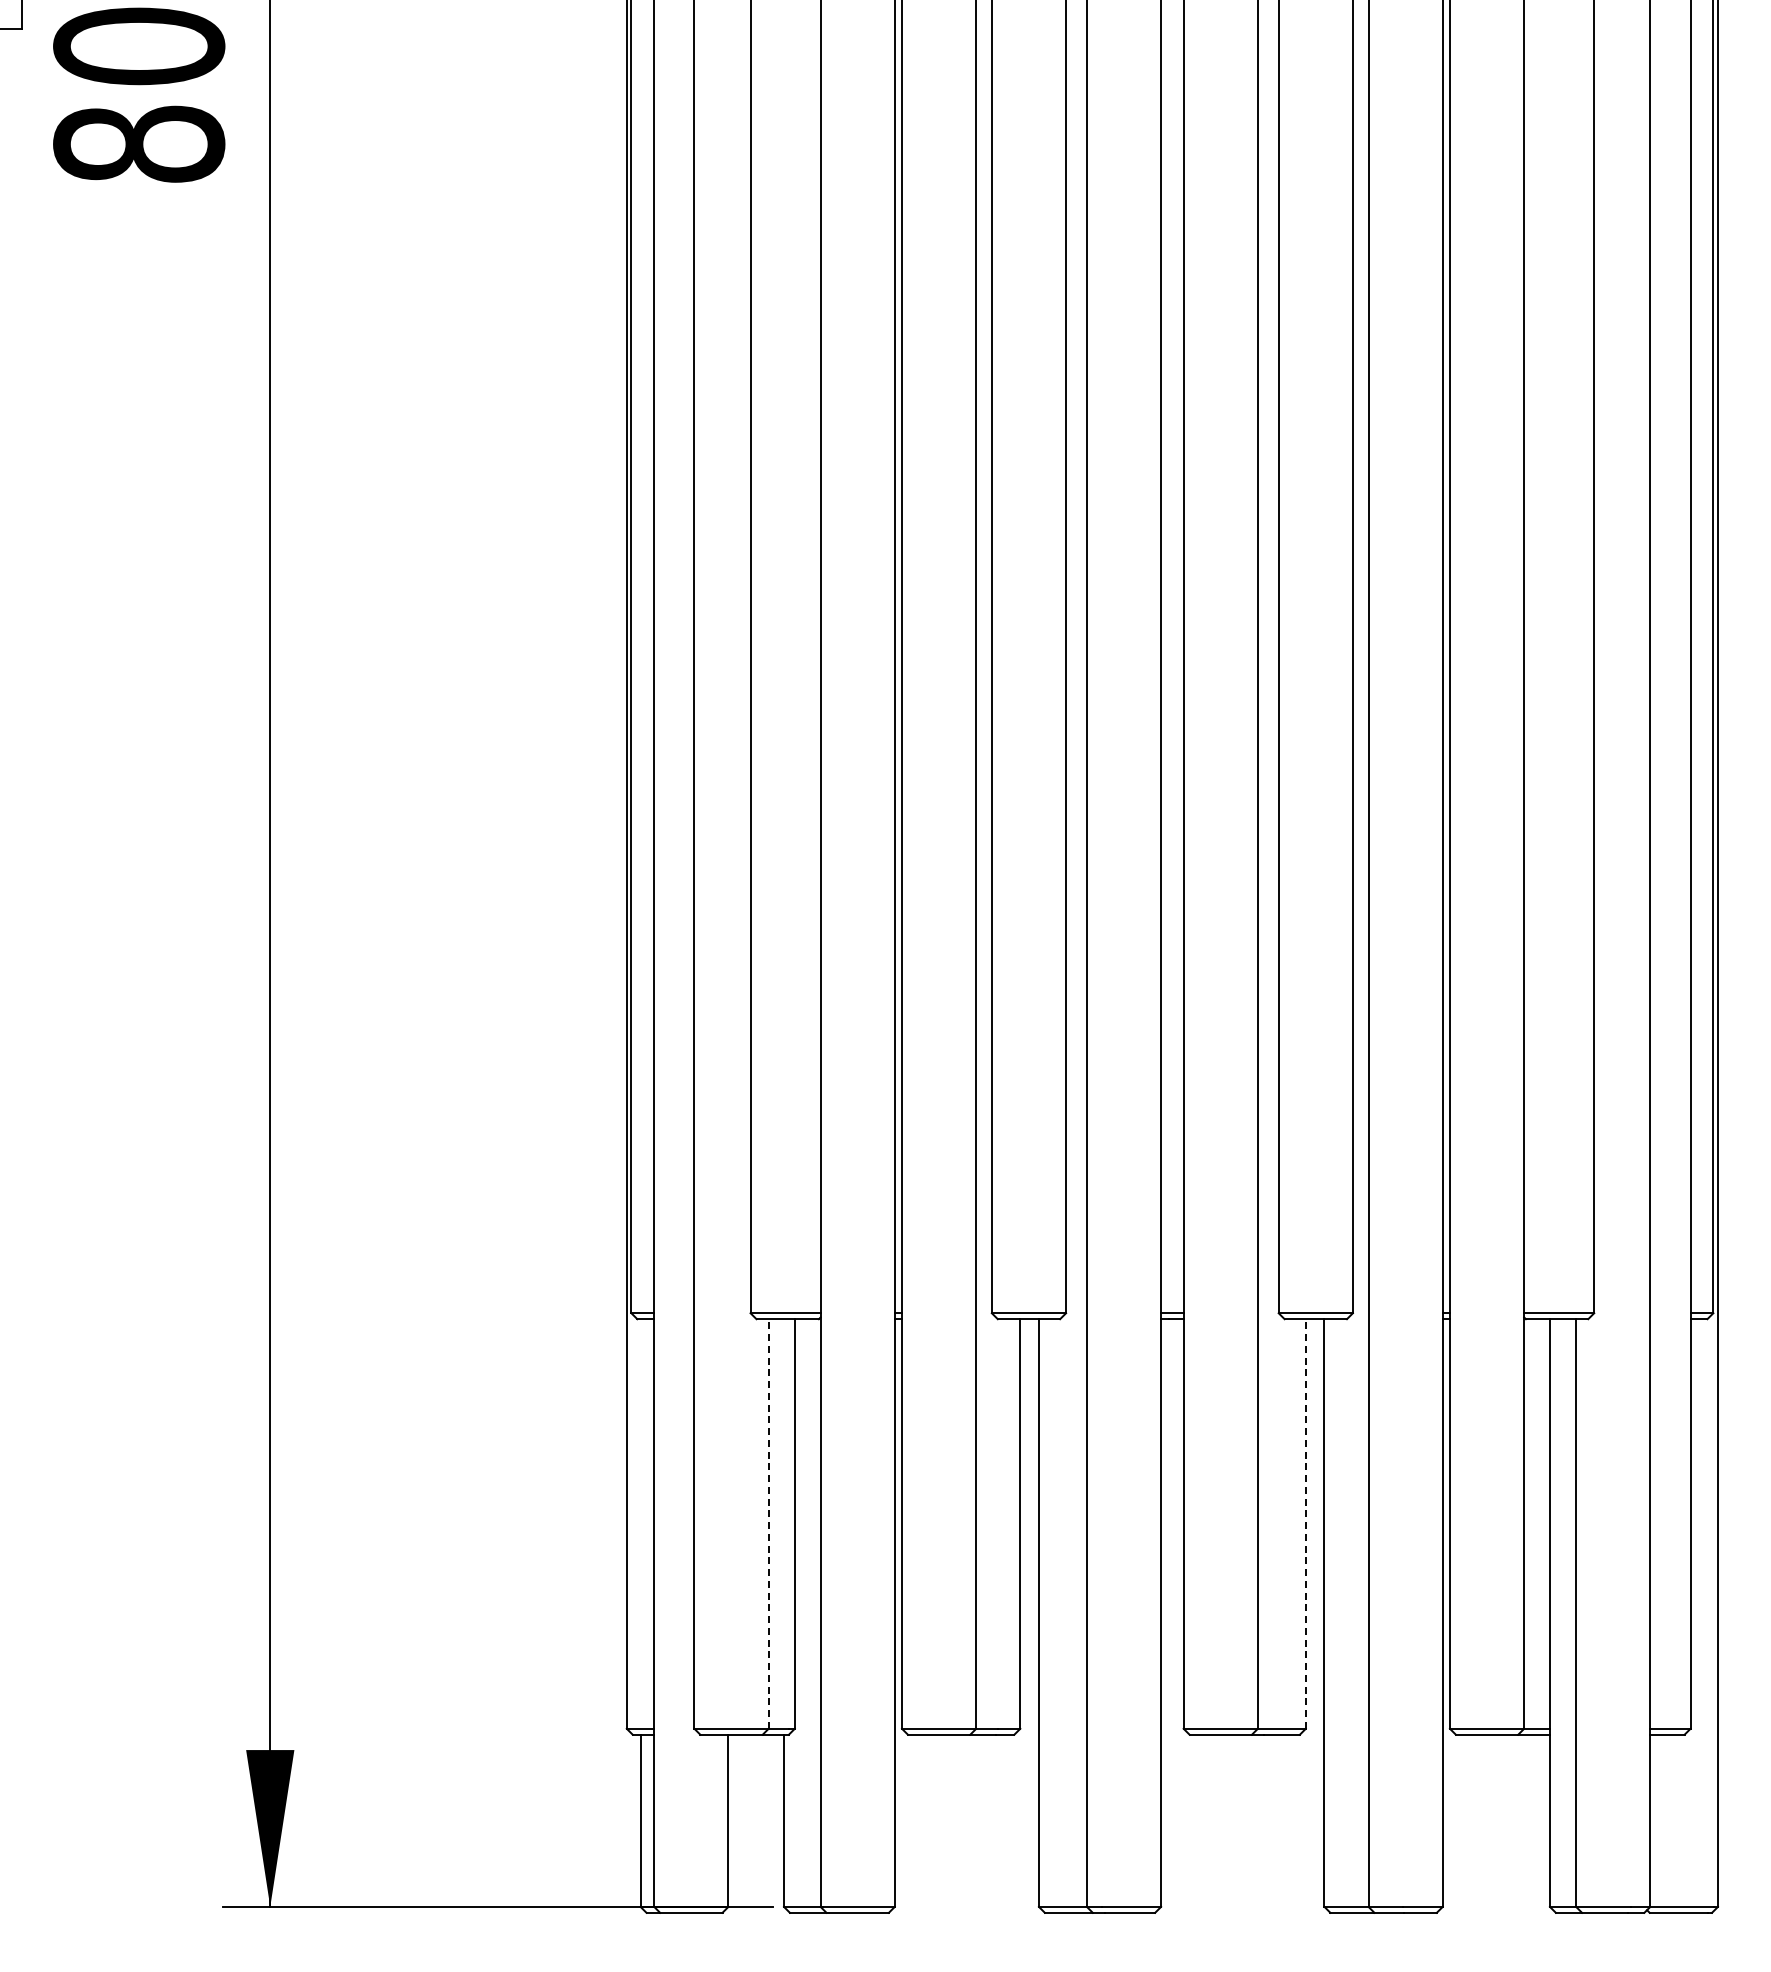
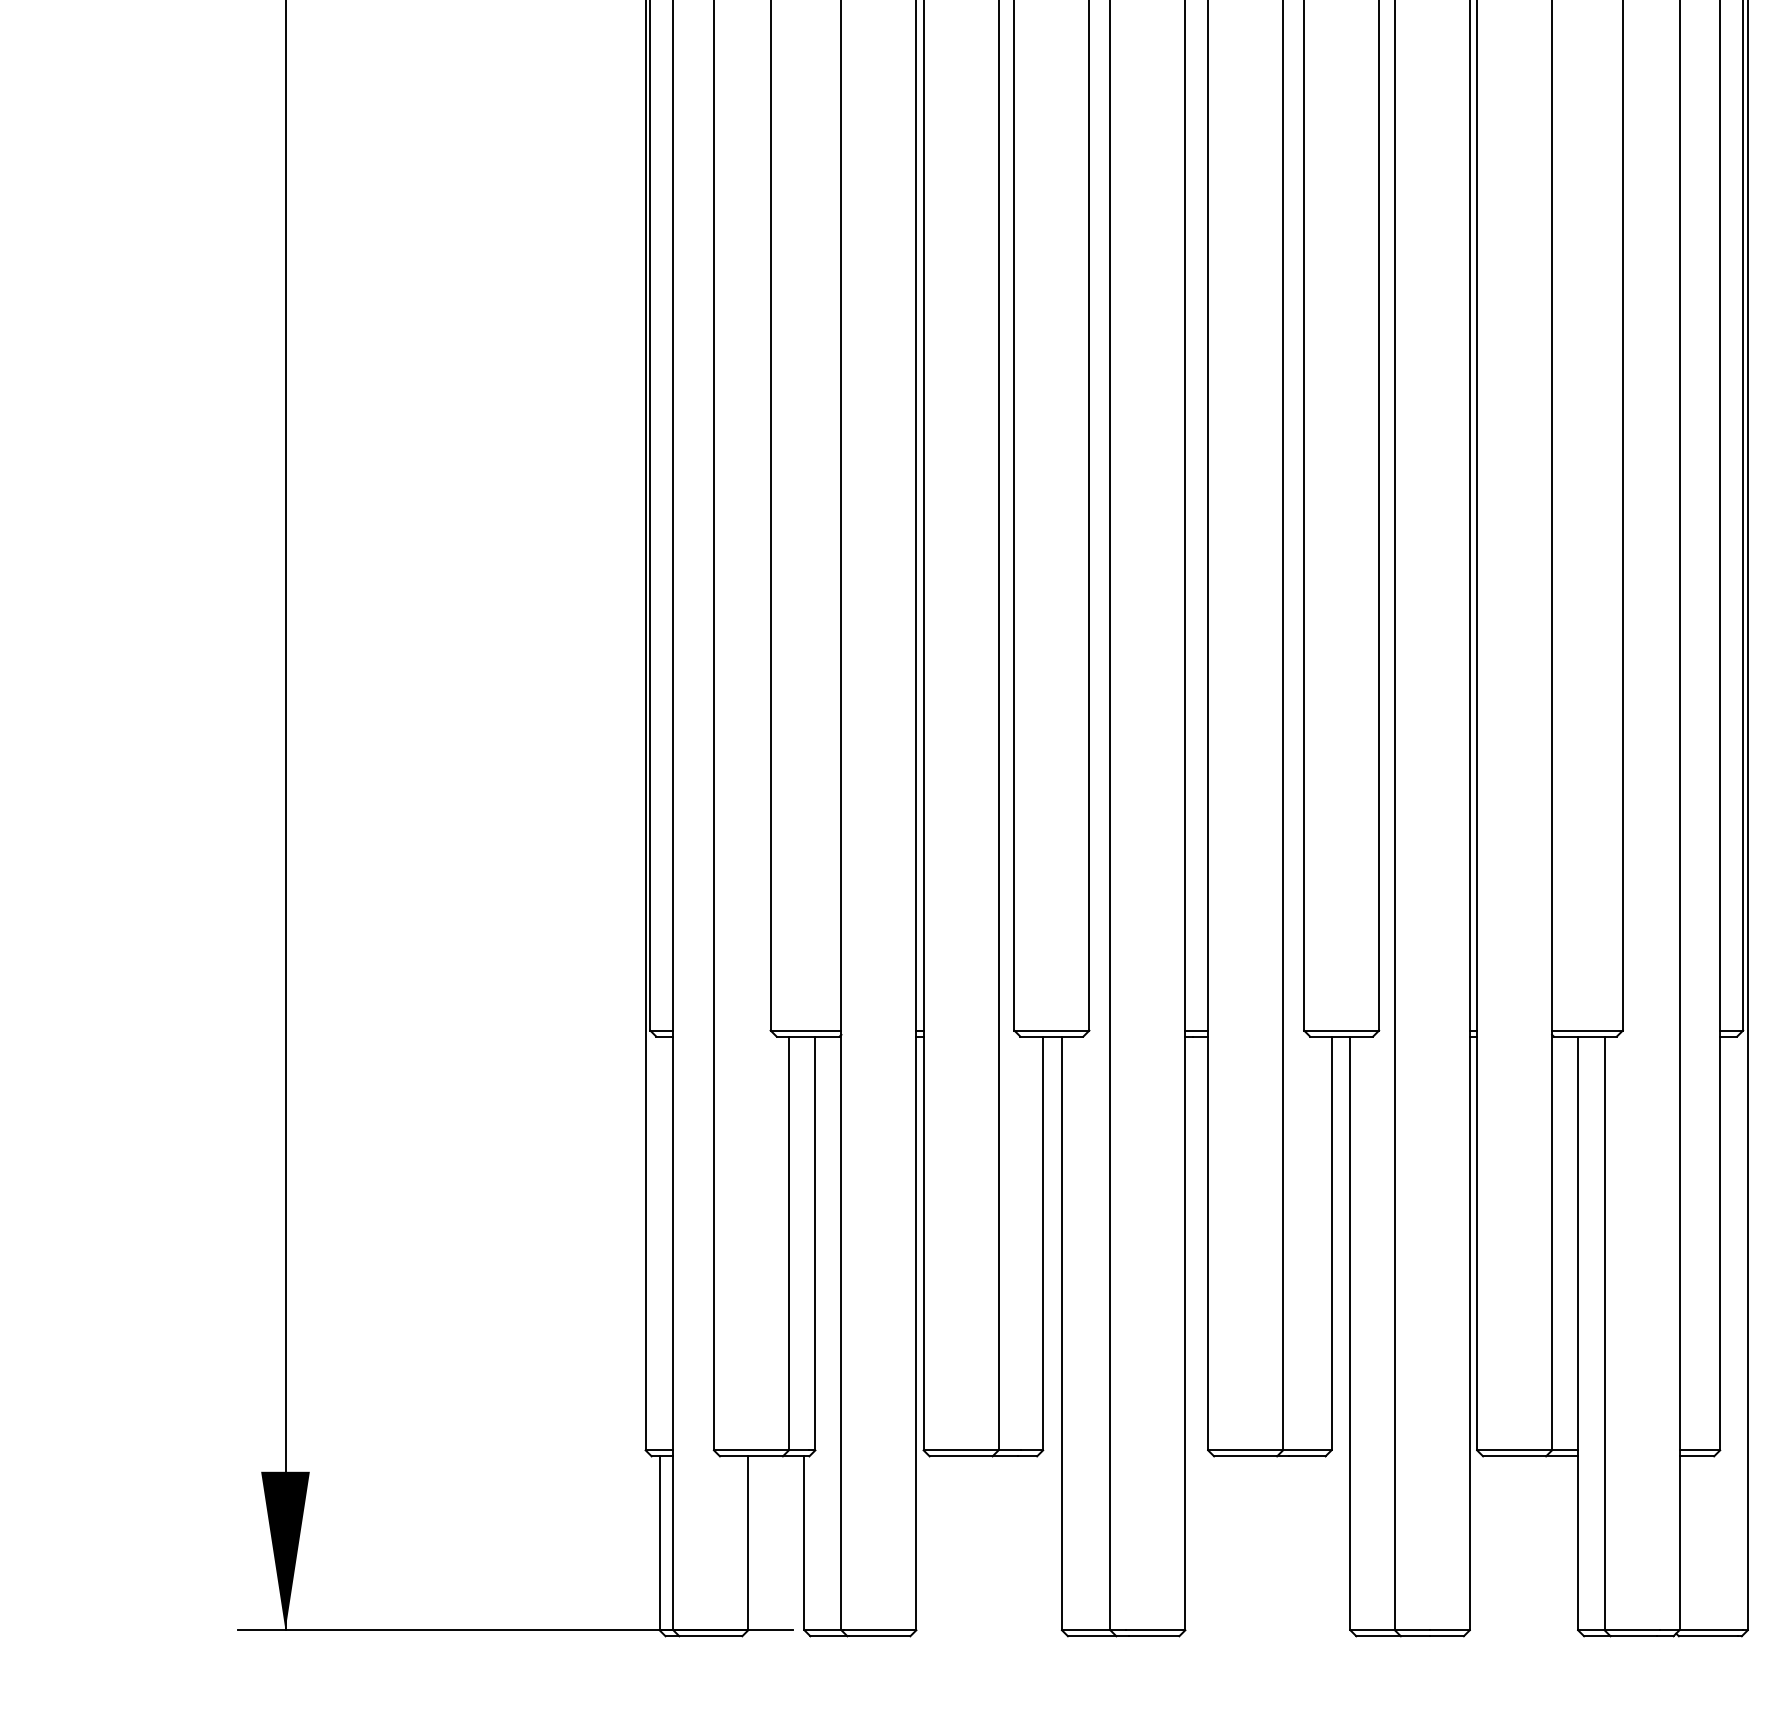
line: (768, 1524) -> (788, 1243), dashed -> solid
line: (1305, 1524) -> (1331, 1243), dashed -> solid

